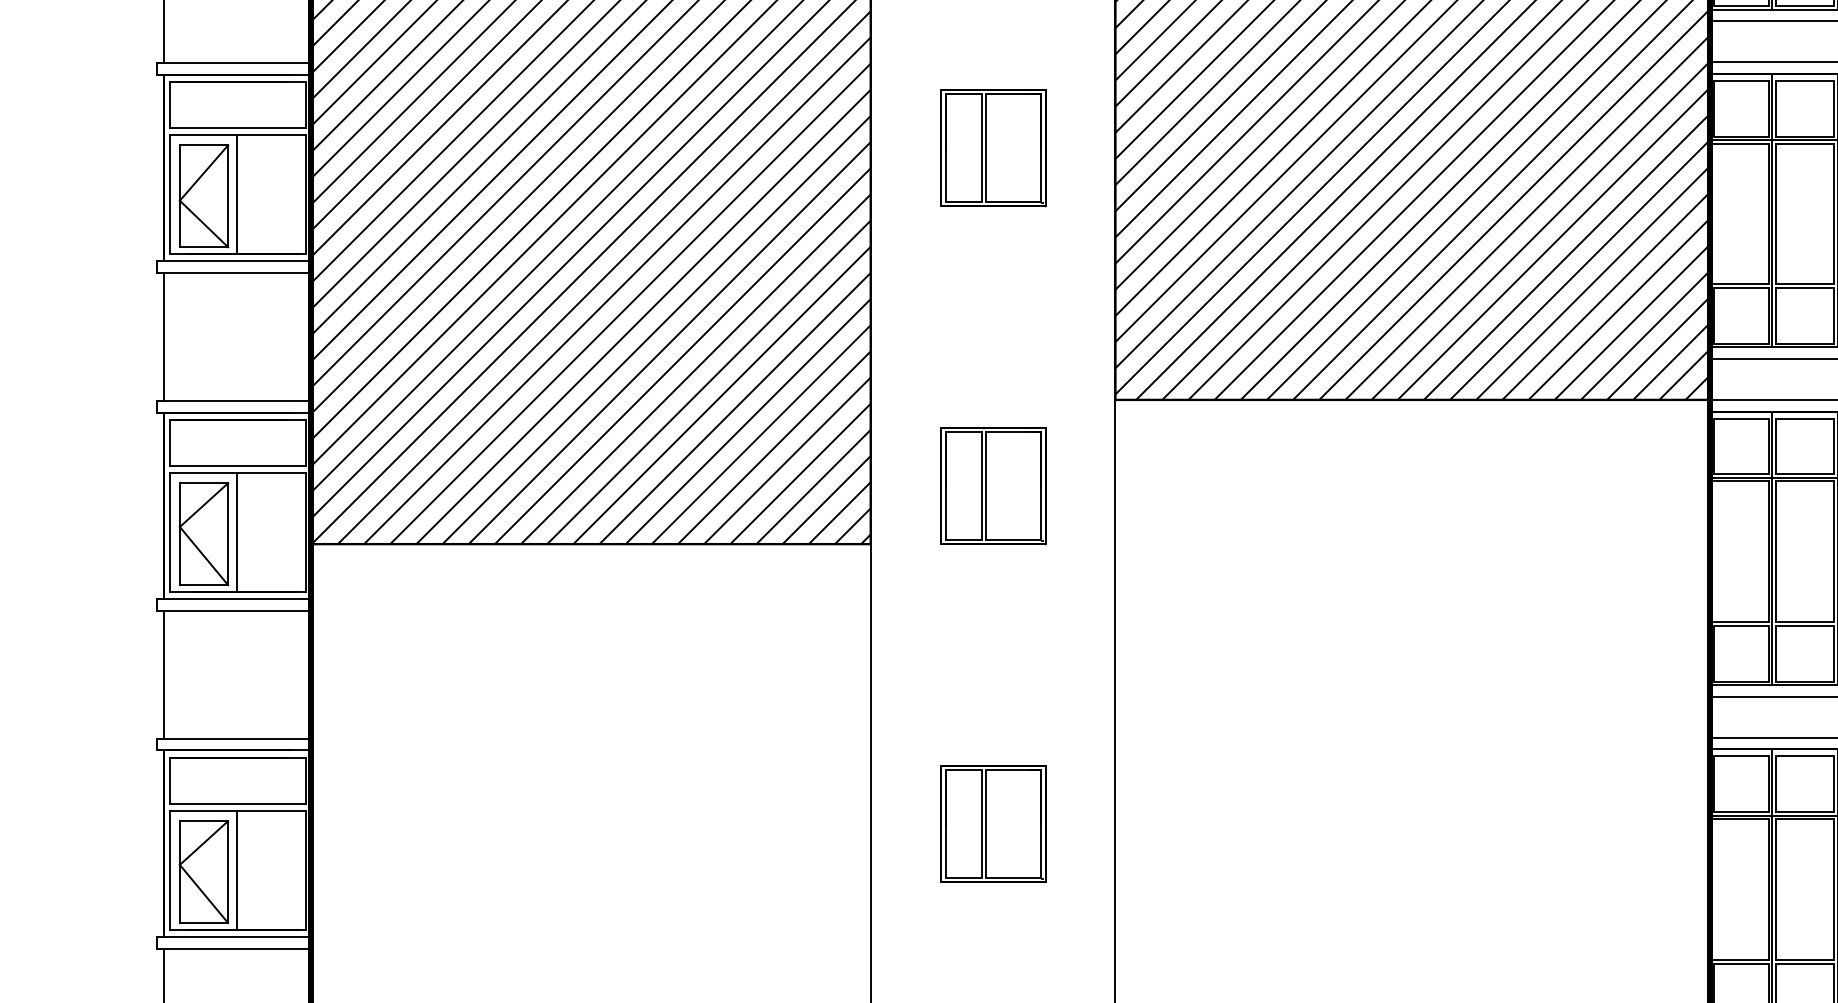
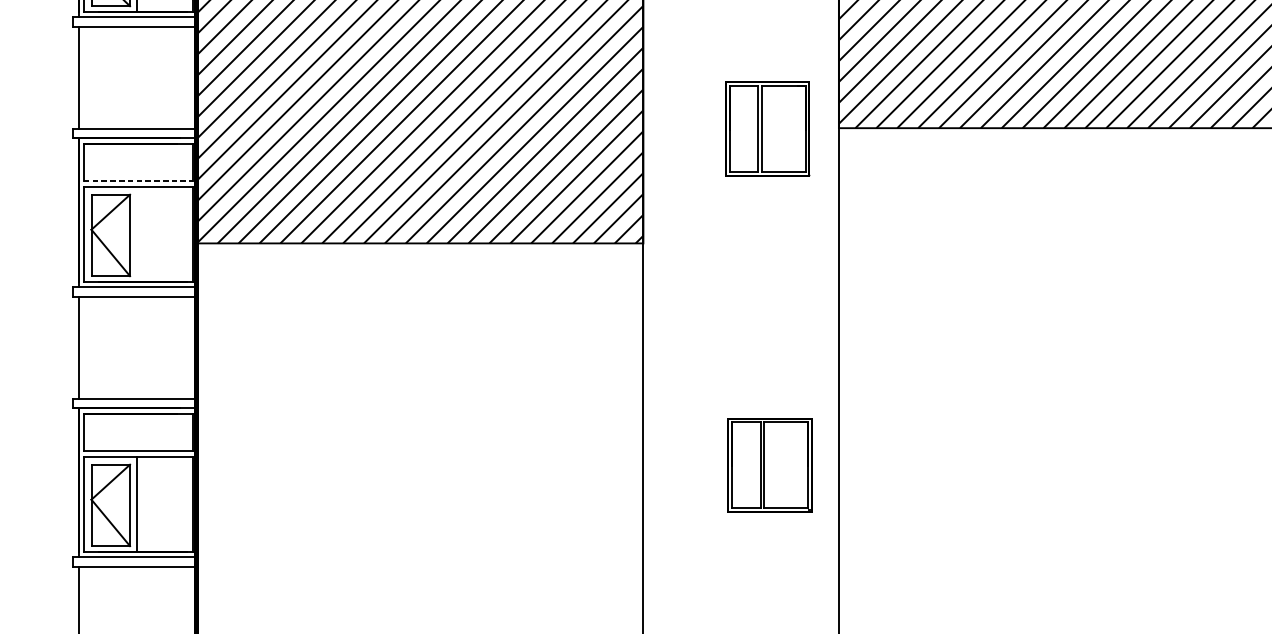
line: (238, 466) -> (138, 181), solid -> dashed
part: (993, 486) -> (767, 129), moved
line: (236, 532) -> (136, 234), removed
part: (993, 823) -> (770, 464), moved

